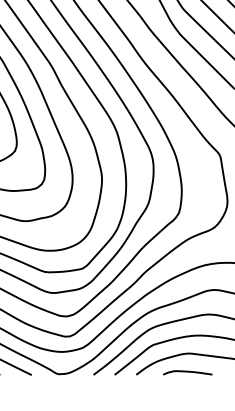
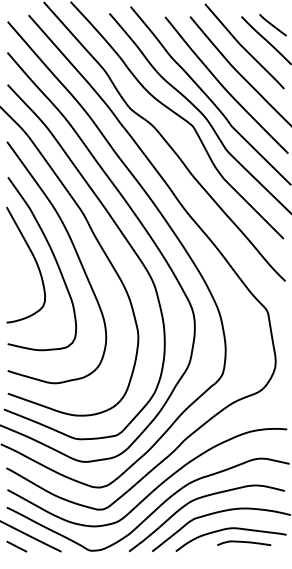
curve: (188, 372) -> (244, 542), moved

